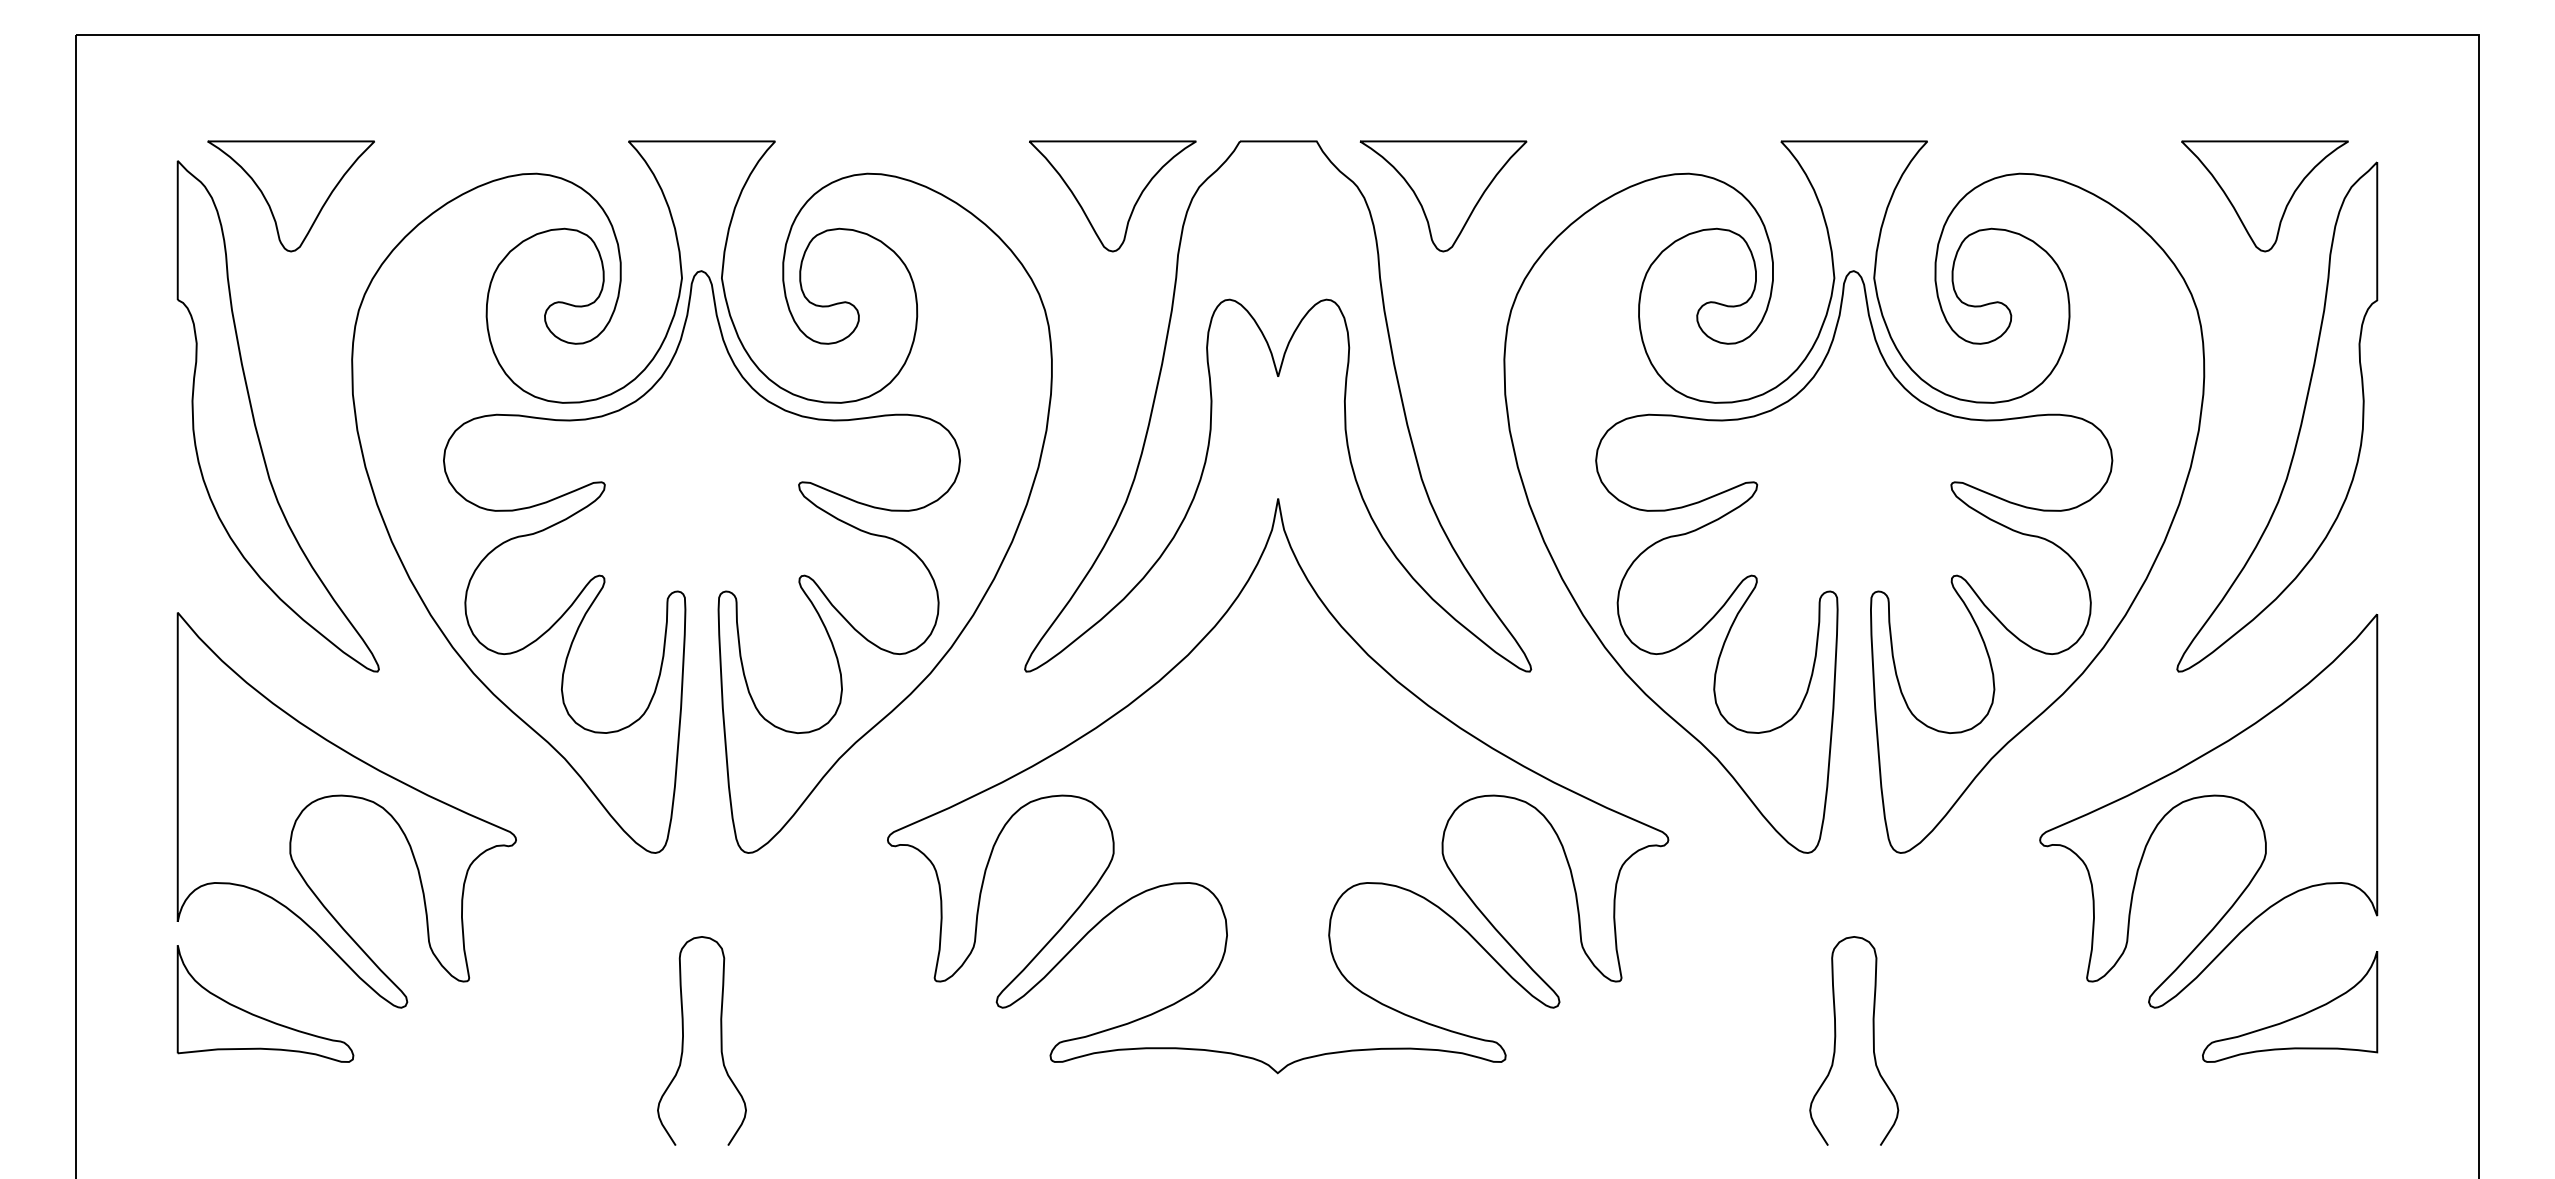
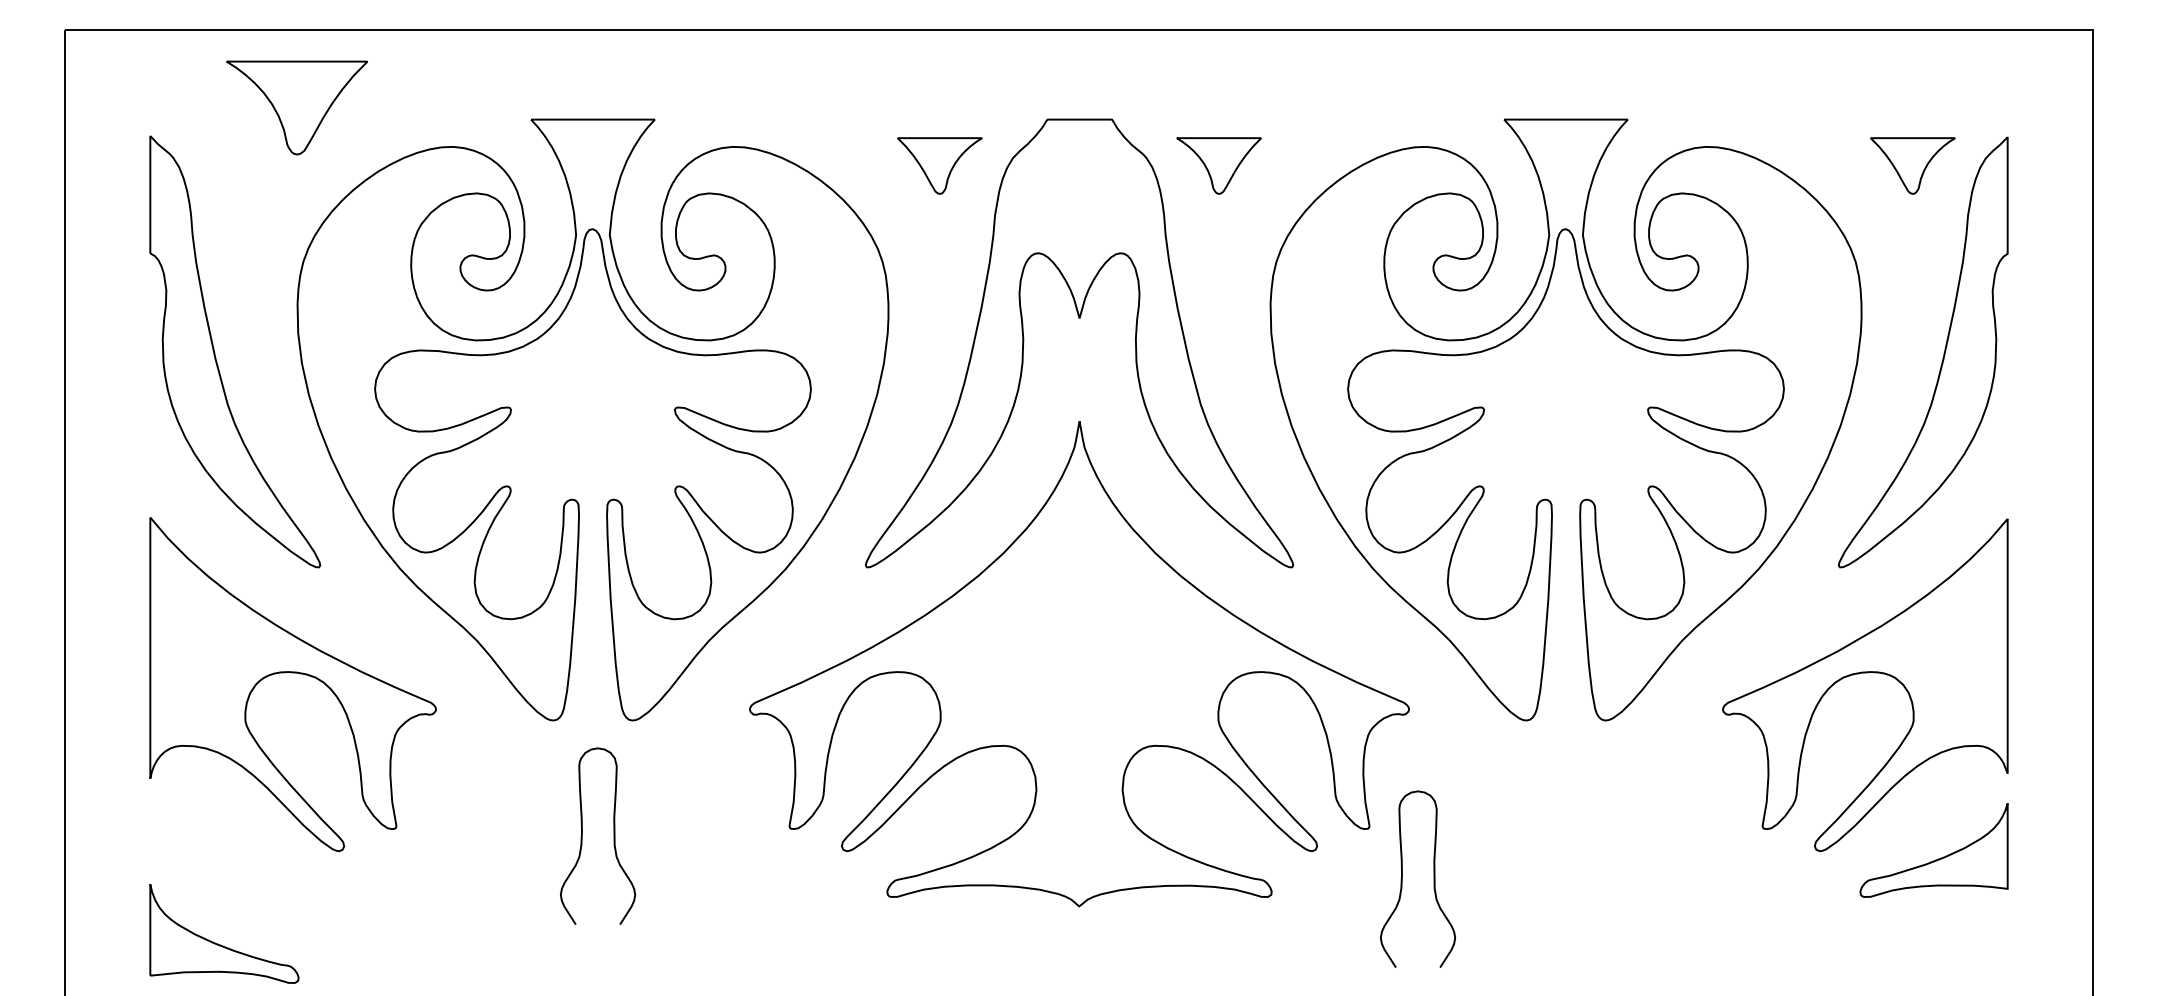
part: (290, 195) -> (296, 107), moved
part: (1112, 195) -> (939, 165), size x0.6
part: (1442, 195) -> (1218, 165), size x0.6
part: (2264, 195) -> (1912, 165), size x0.6
part: (258, 1015) -> (218, 943), moved
curve: (720, 1040) -> (613, 835), moved
curve: (1872, 1040) -> (1433, 878), moved

